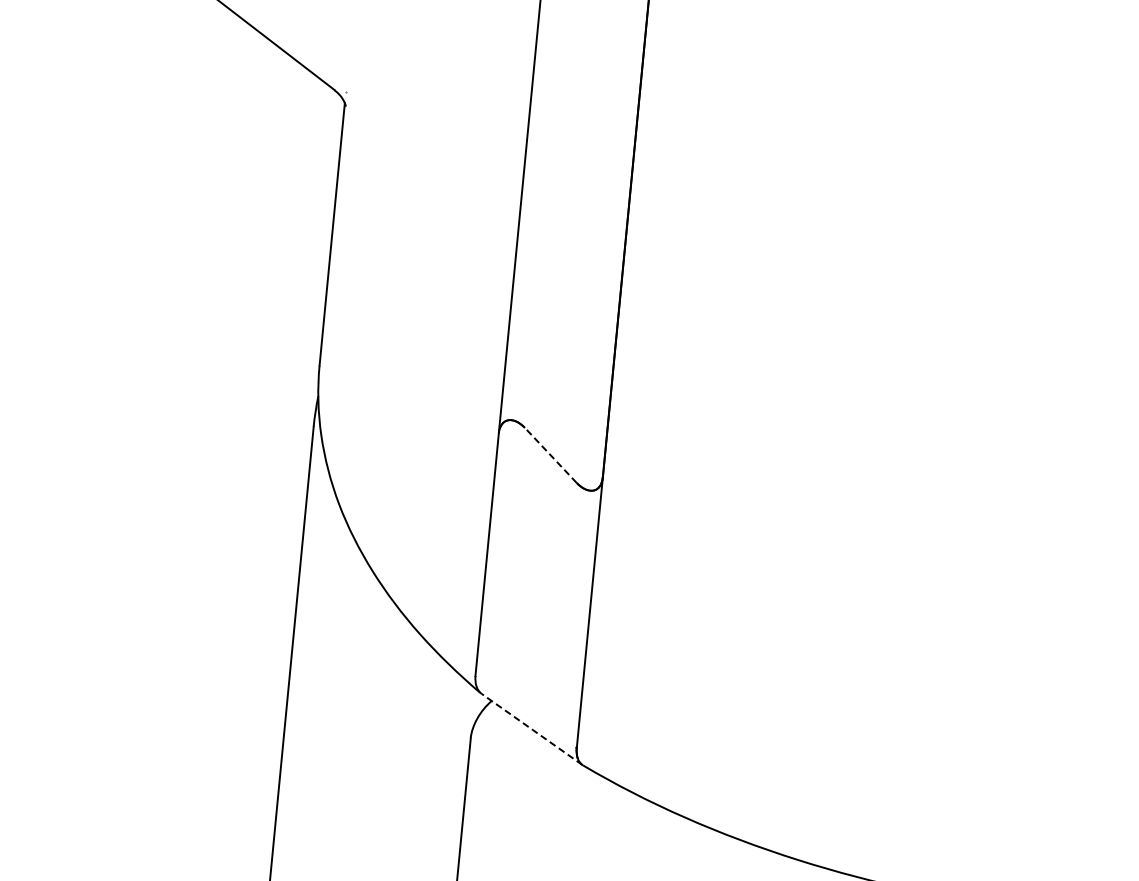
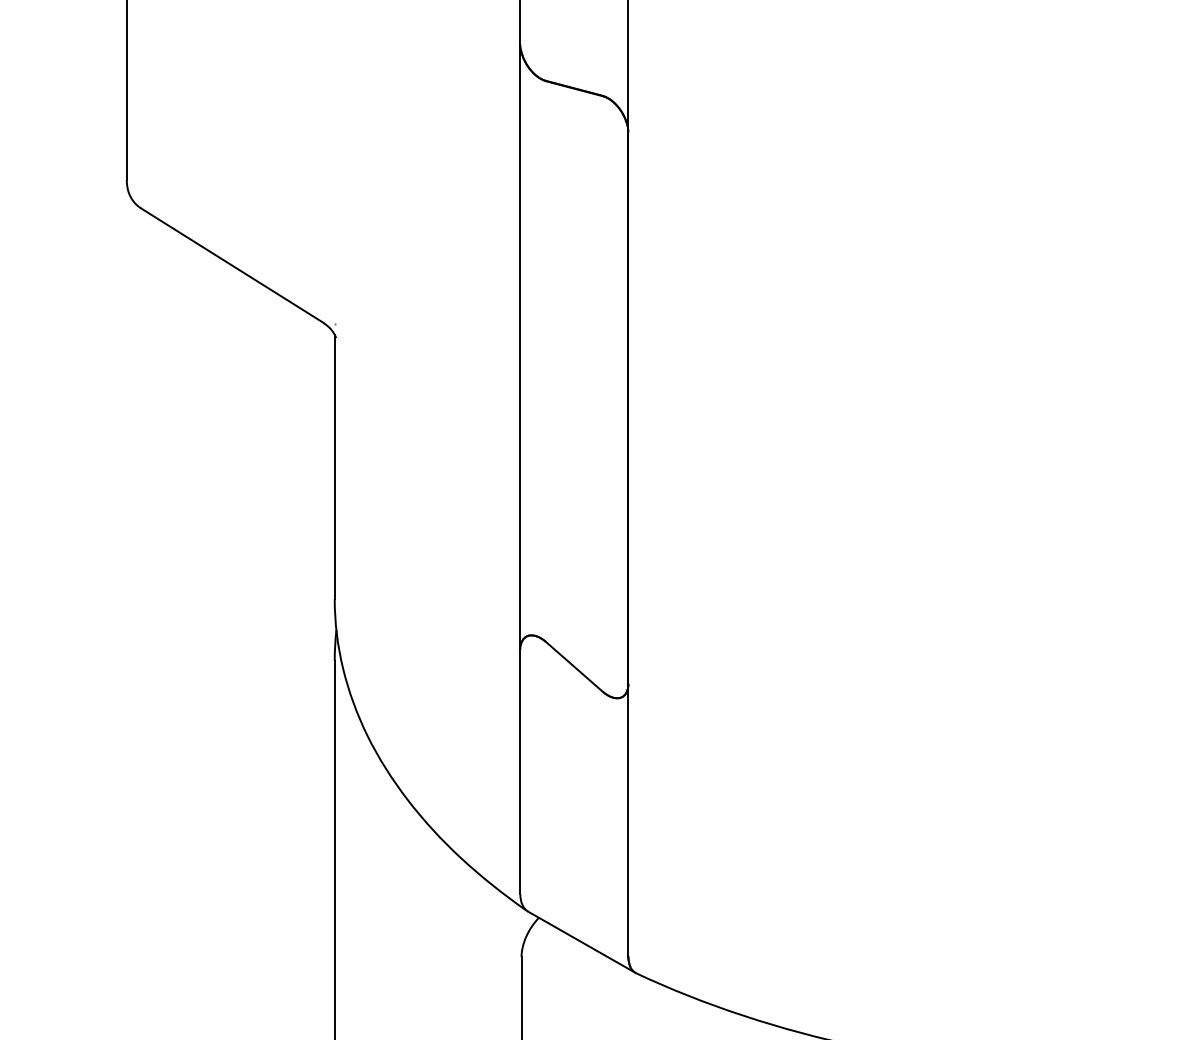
line: (551, 455) -> (574, 666), dashed -> solid
line: (531, 729) -> (581, 942), dashed -> solid

